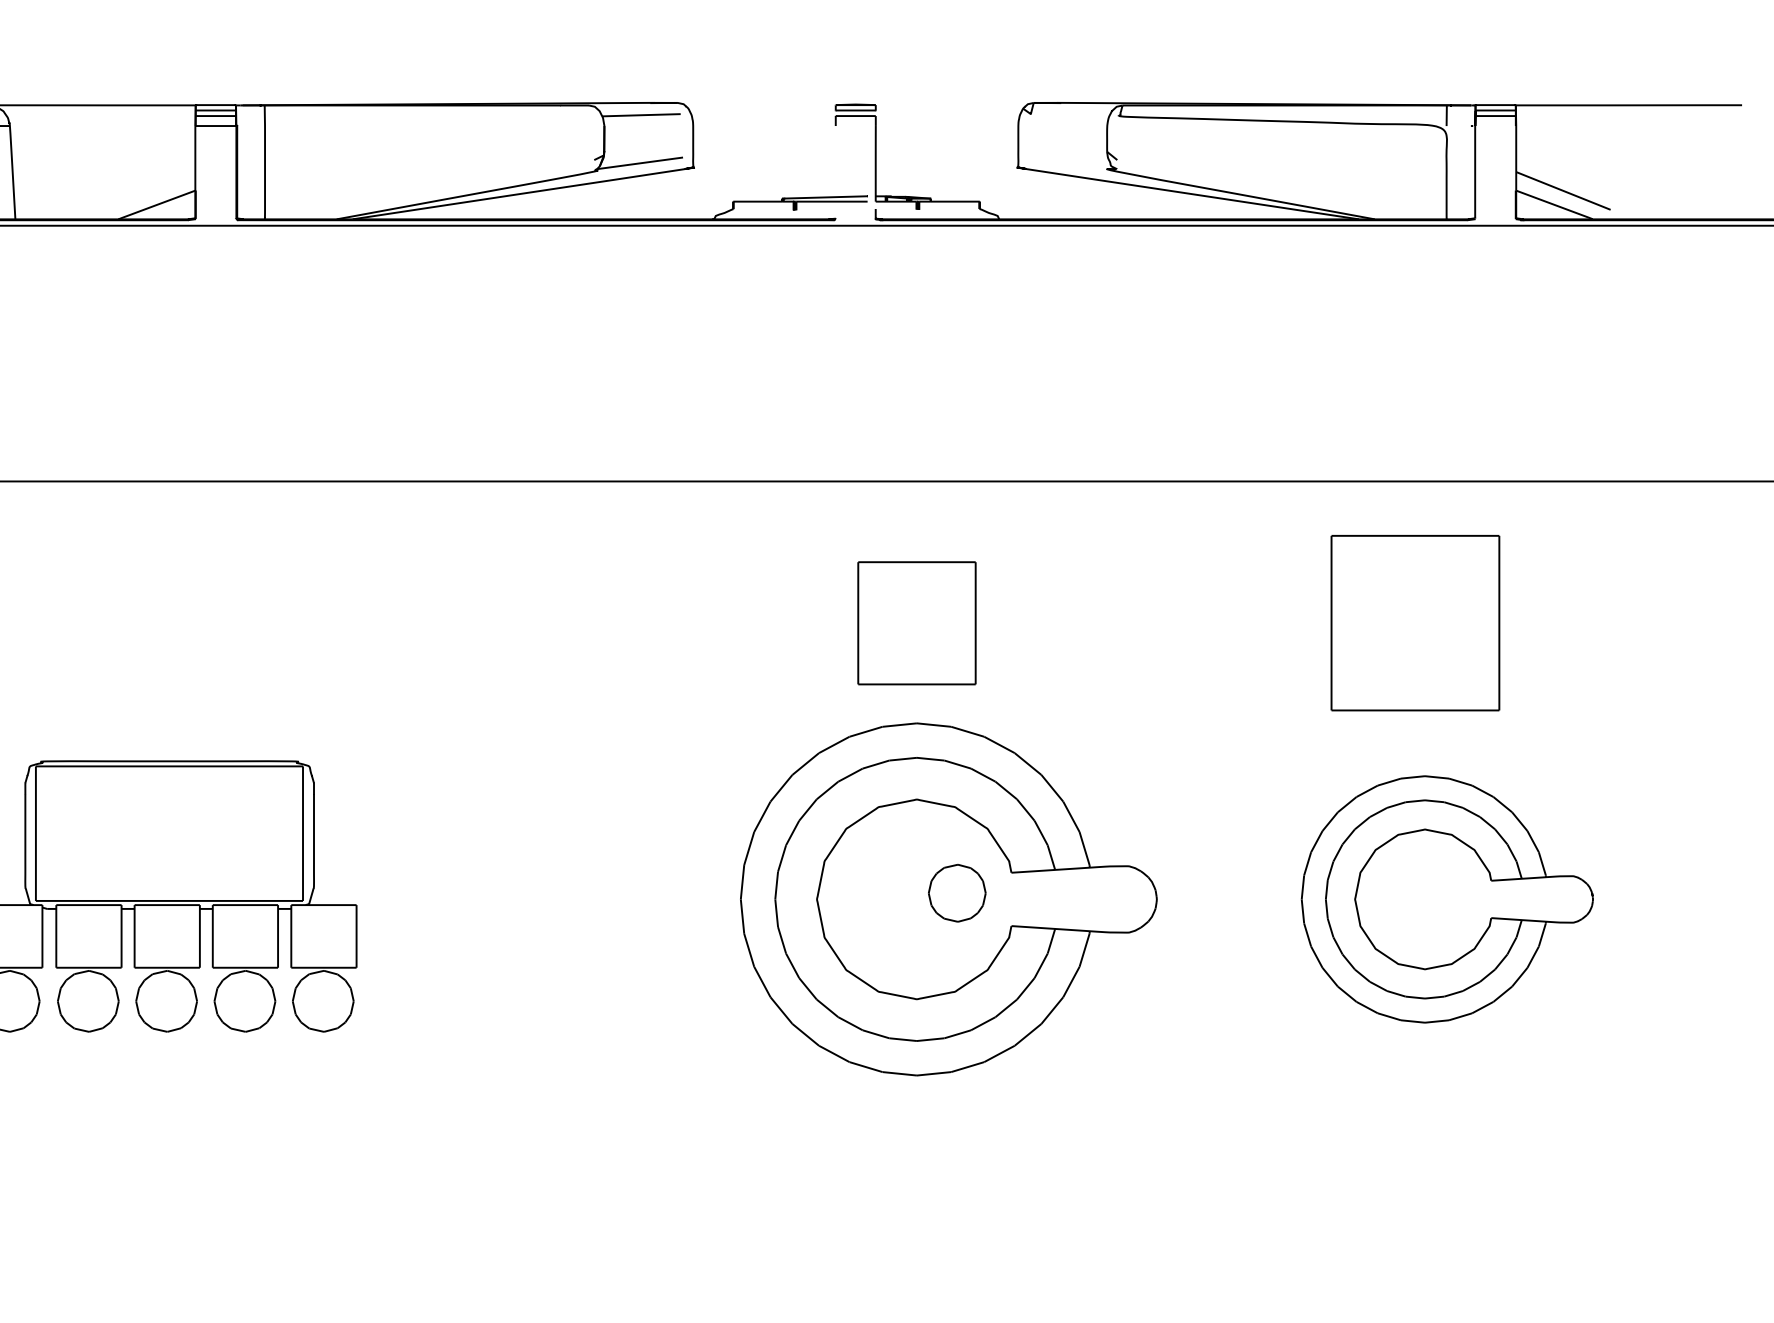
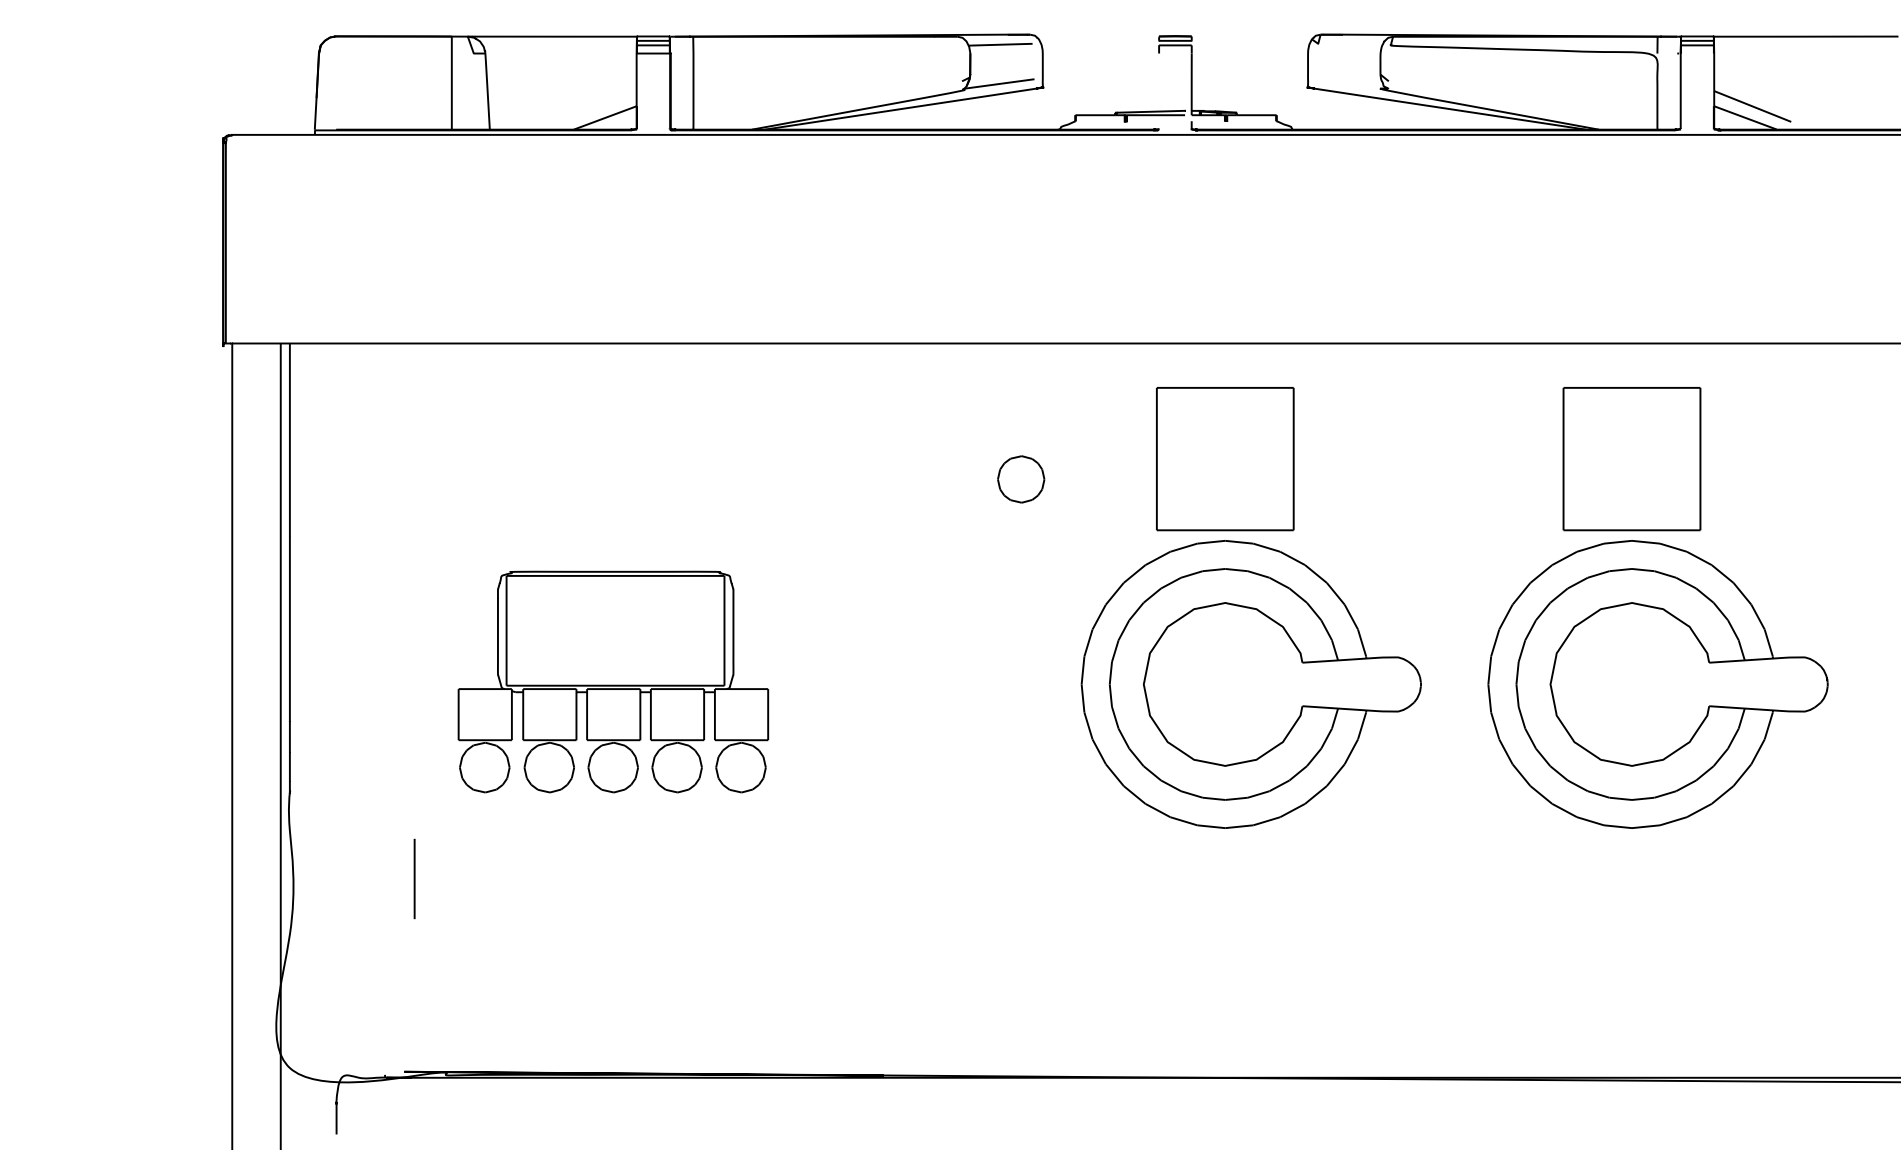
part: (917, 623) -> (1225, 459), size x1.43
part: (957, 893) -> (1021, 479), moved
part: (1446, 899) -> (1657, 684), size x1.43

